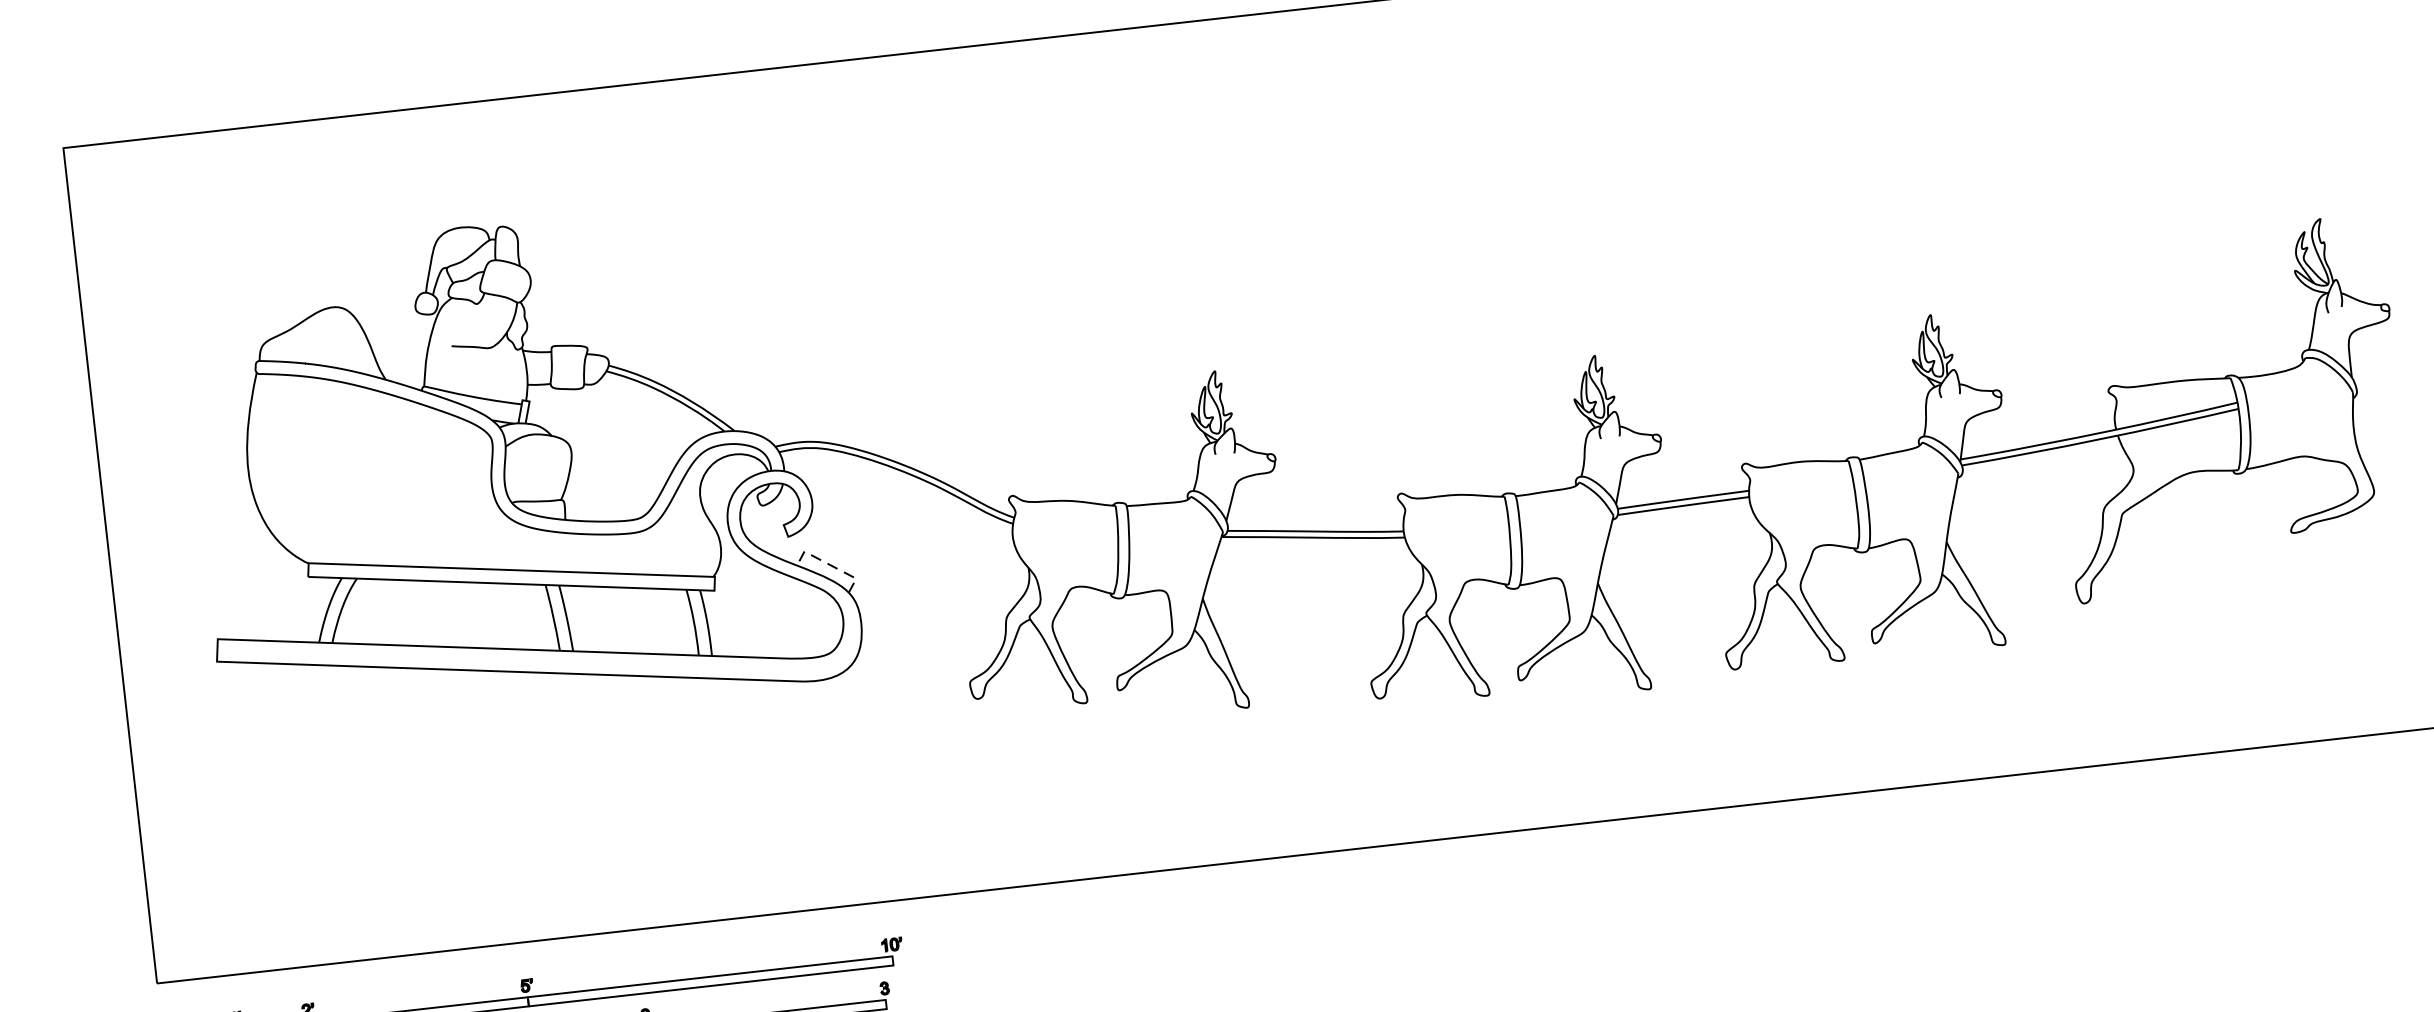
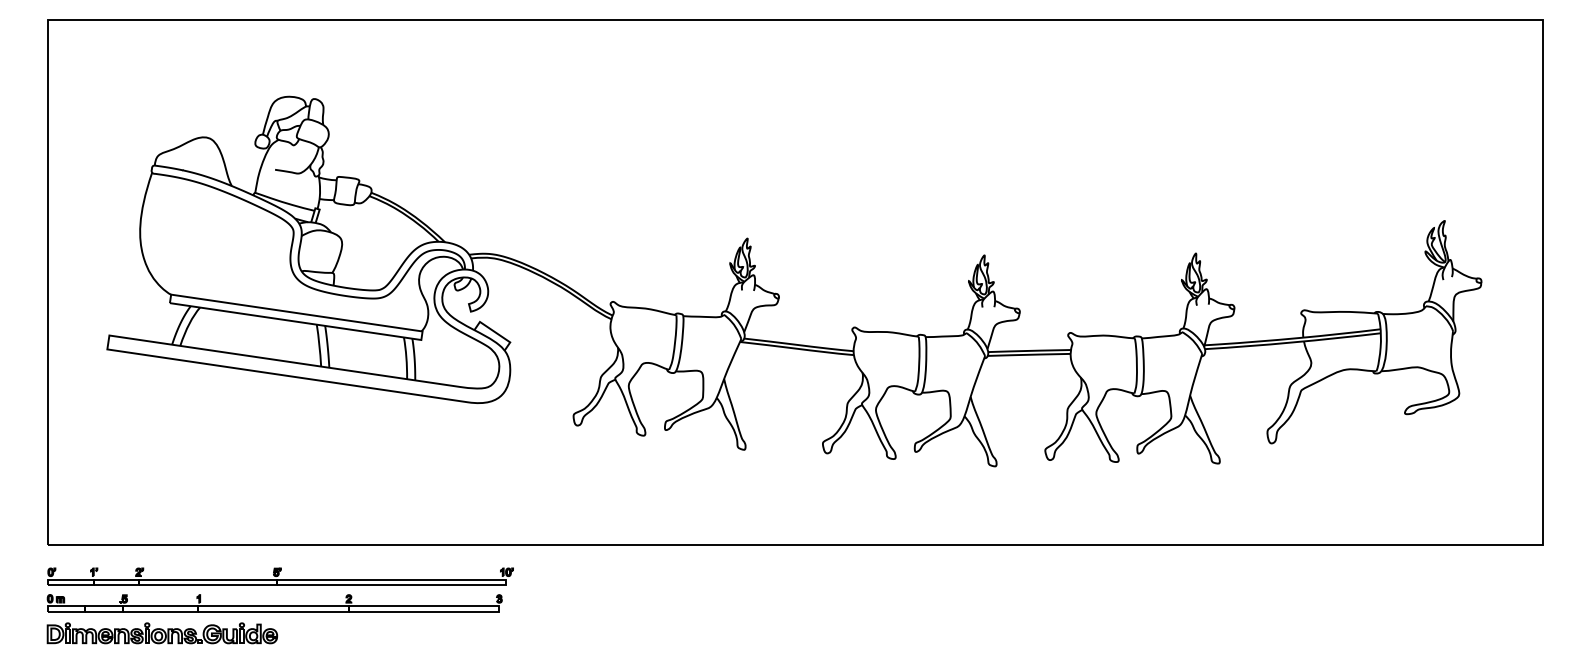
line: (829, 564) -> (494, 331), dashed -> solid

